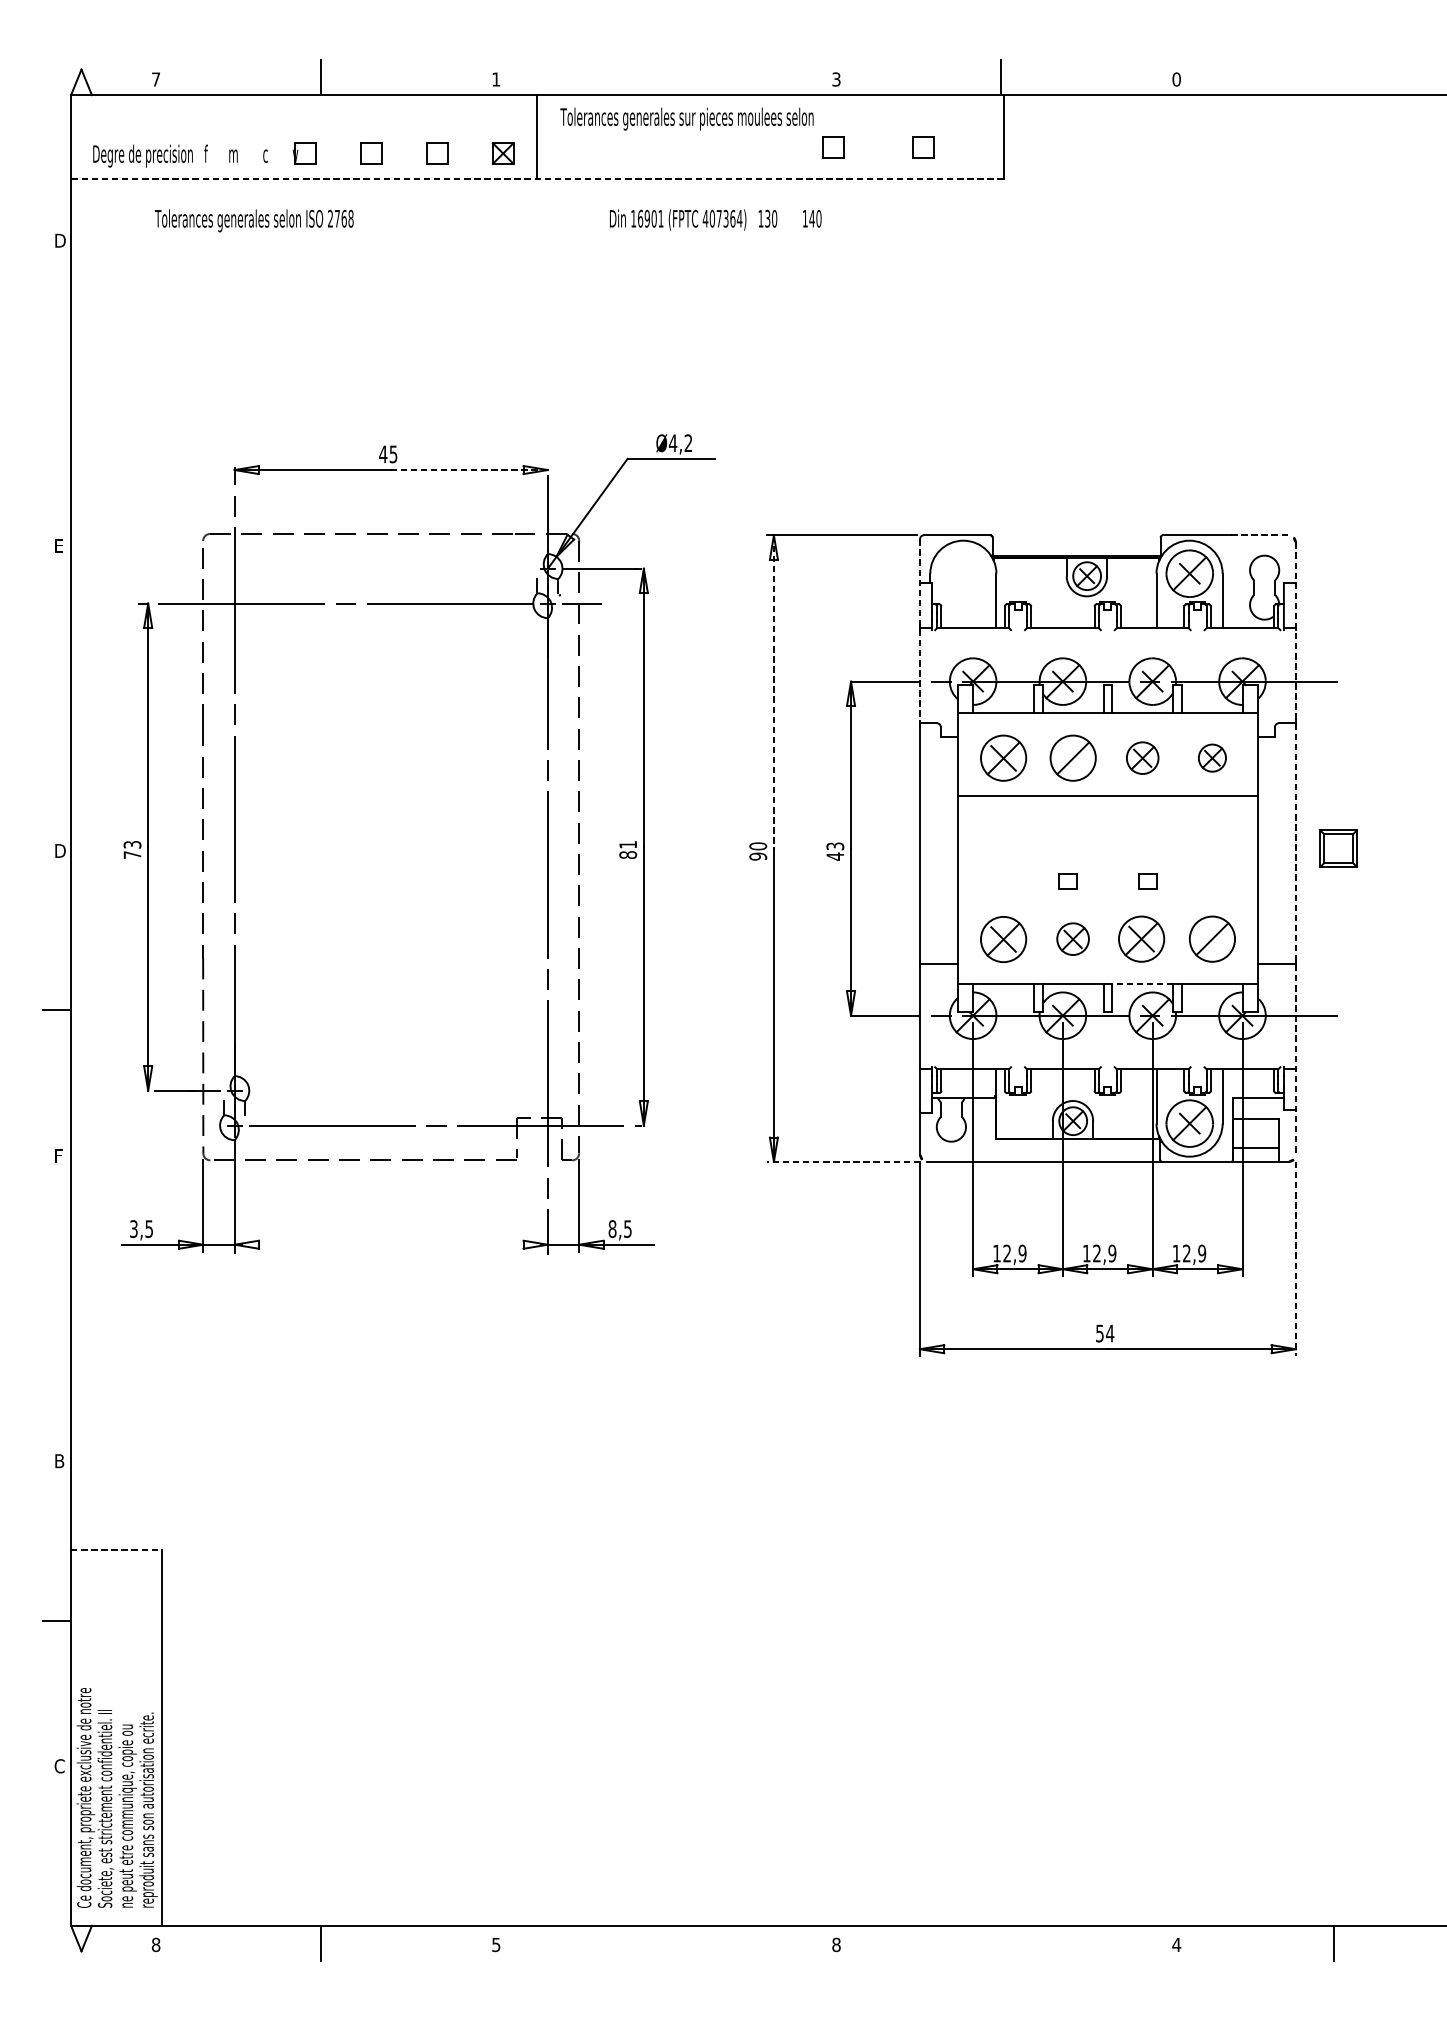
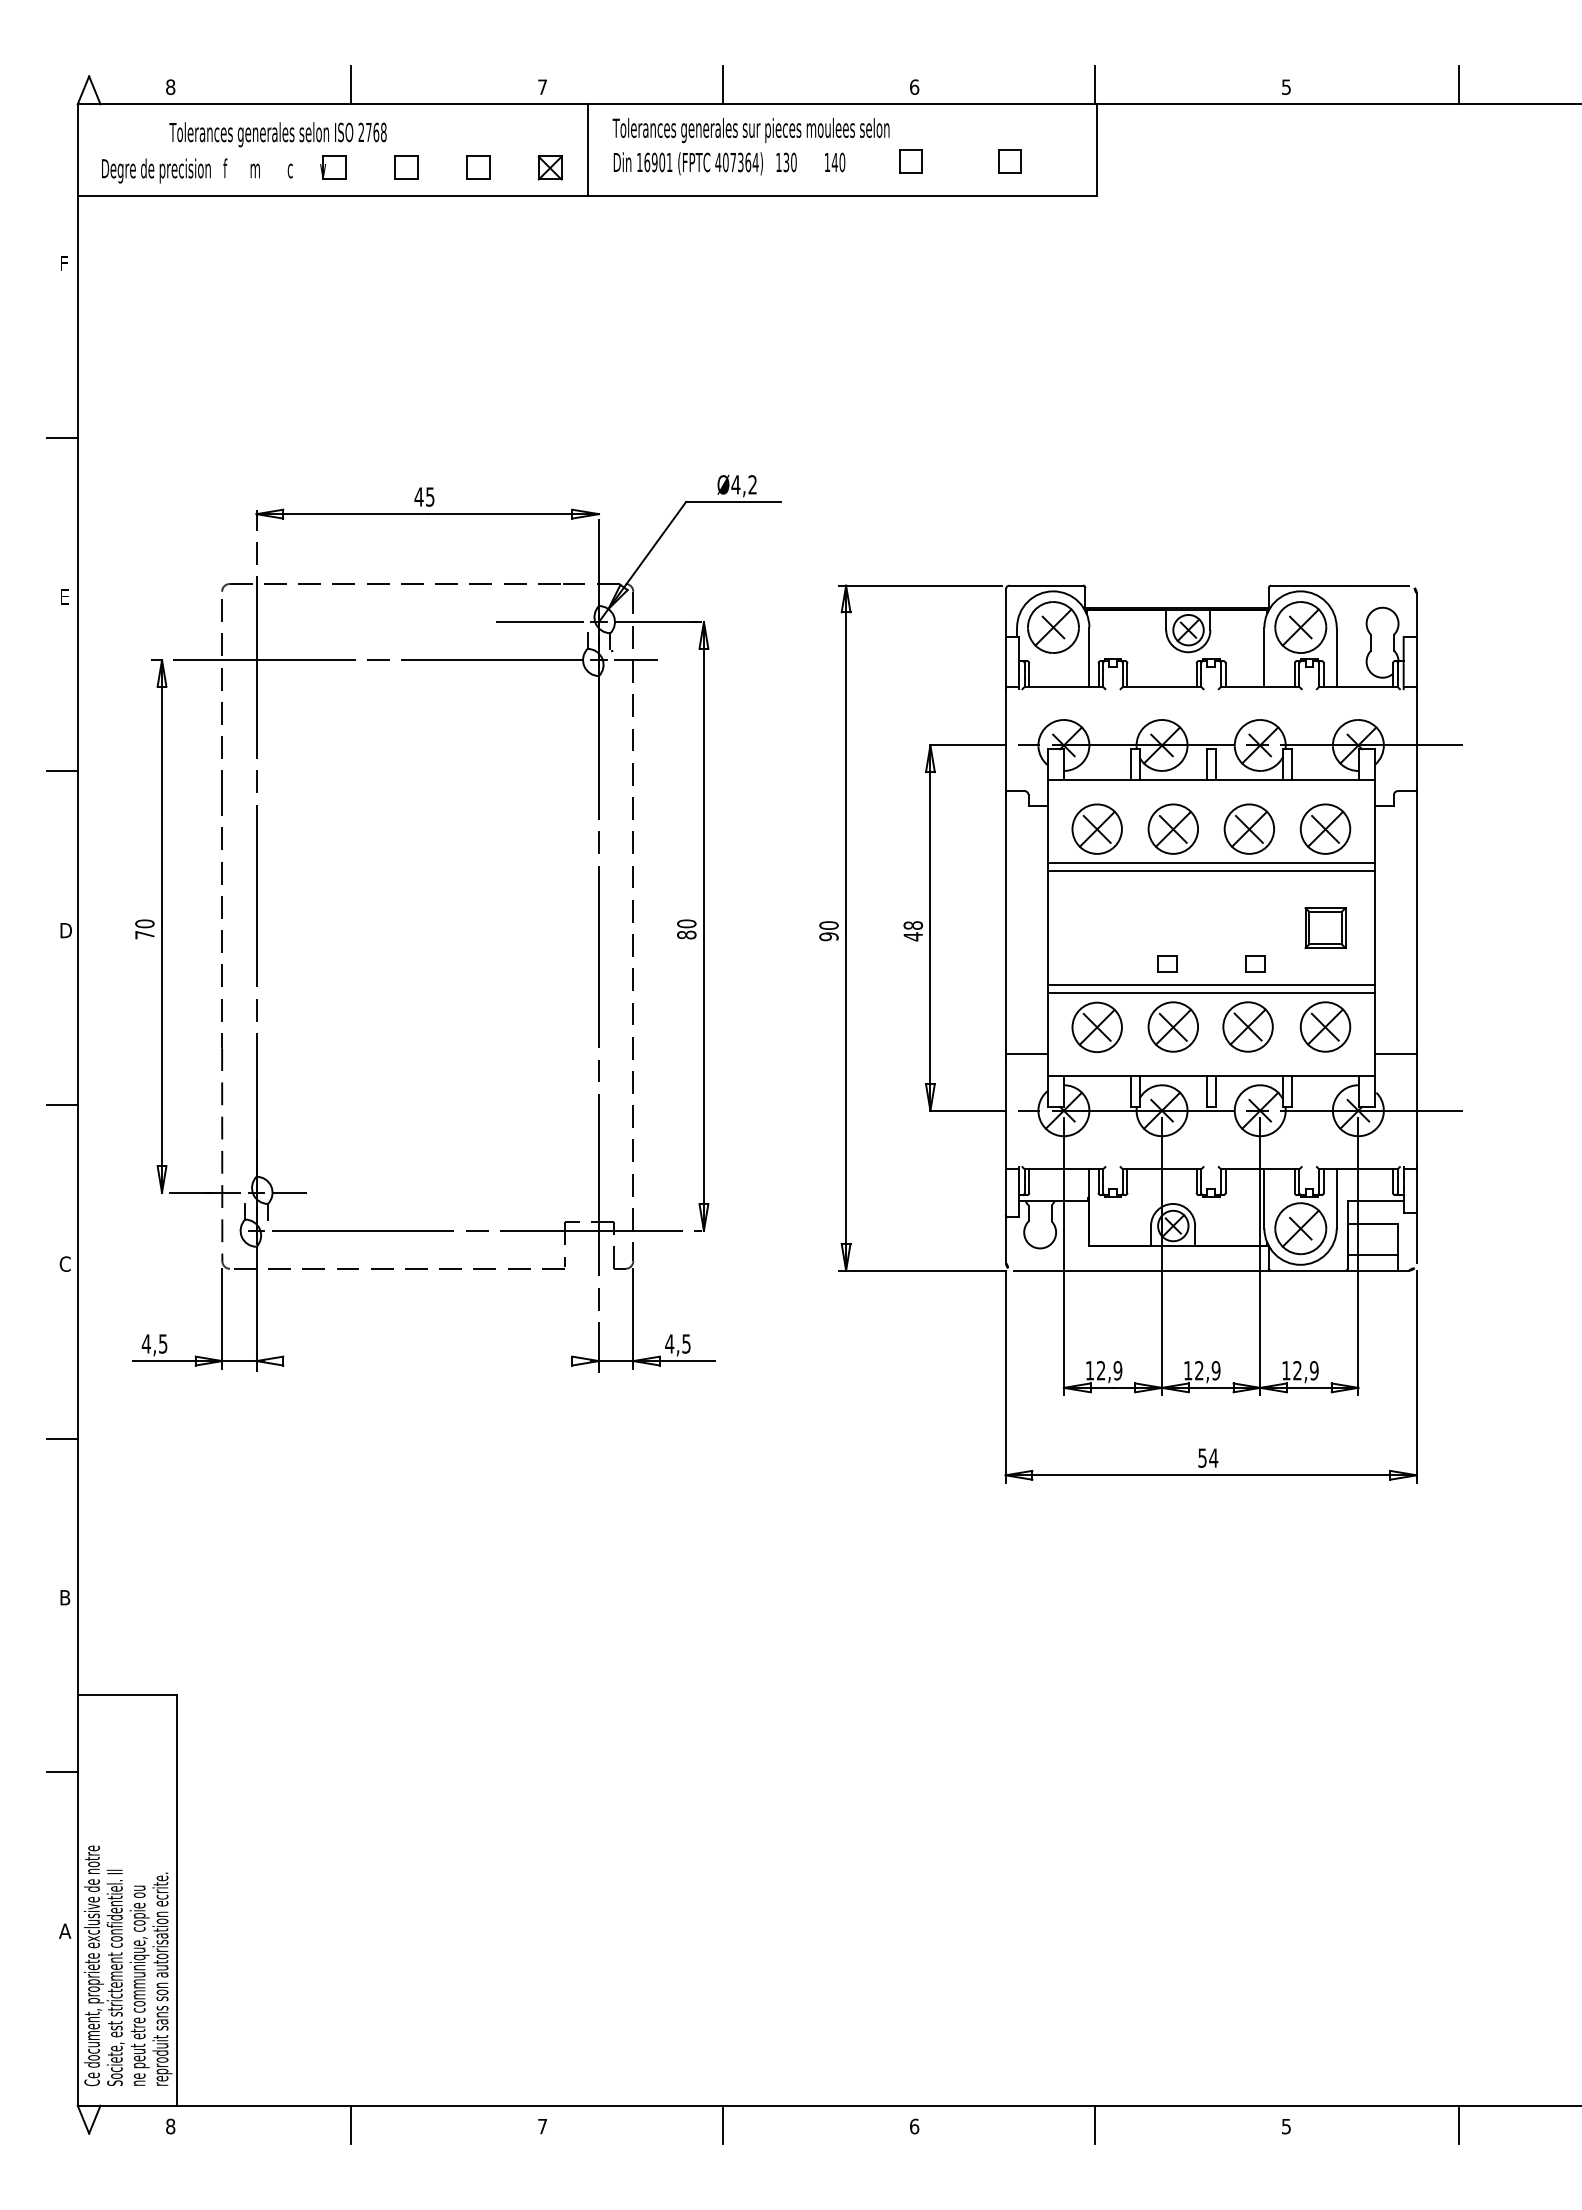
line: (660, 77) -> (722, 85), added
line: (1334, 77) -> (1458, 85), added
text: (496, 78) -> (542, 86), 1 -> 7
text: (1176, 78) -> (1286, 86), 0 -> 5
text: (155, 79) -> (170, 87), 7 -> 8
text: (836, 79) -> (914, 87), 3 -> 6
line: (537, 178) -> (587, 195), dashed -> solid
text: (715, 219) -> (729, 163), moved
text: (253, 220) -> (277, 134), moved
text: (59, 240) -> (65, 263), D -> F
line: (57, 399) -> (62, 437), added
line: (469, 470) -> (513, 514), dashed -> solid
line: (1259, 535) -> (1377, 585), dashed -> solid
line: (493, 569) -> (539, 622), added
part: (963, 573) -> (1053, 627), added
line: (919, 633) -> (1005, 692), dashed -> solid
line: (774, 692) -> (846, 757), dashed -> solid
line: (57, 705) -> (62, 771), added
line: (1072, 757) -> (1172, 828), added
part: (1141, 757) -> (1248, 828), size x1.43
part: (1212, 757) -> (1325, 828), size x1.67
line: (1107, 789) -> (1210, 863), added
text: (132, 844) -> (144, 923), 73 -> 70
text: (627, 844) -> (686, 923), 81 -> 80
text: (834, 846) -> (912, 925), 43 -> 48
line: (1295, 849) -> (1416, 928), dashed -> solid
part: (1338, 849) -> (1325, 928), moved
line: (1107, 901) -> (1210, 985), added
line: (1107, 907) -> (1210, 992), added
part: (1072, 938) -> (1172, 1026), size x1.43
line: (1211, 938) -> (1324, 1026), added
line: (1141, 984) -> (1248, 1076), dashed -> solid
line: (264, 1090) -> (289, 1192), added
text: (58, 1155) -> (64, 1263), F -> C
line: (843, 1161) -> (922, 1270), dashed -> solid
text: (133, 1228) -> (146, 1343), 3,5 -> 4,5
text: (612, 1228) -> (669, 1343), 8,5 -> 4,5
line: (1295, 1259) -> (1416, 1377), dashed -> solid
line: (57, 1315) -> (62, 1438), added
line: (116, 1549) -> (127, 1694), dashed -> solid
text: (59, 1766) -> (65, 1931), C -> A
line: (660, 1943) -> (722, 2124), added
line: (1001, 1943) -> (1094, 2124), added
text: (496, 1944) -> (542, 2126), 5 -> 7
text: (836, 1944) -> (914, 2126), 8 -> 6
text: (1176, 1944) -> (1286, 2126), 4 -> 5

